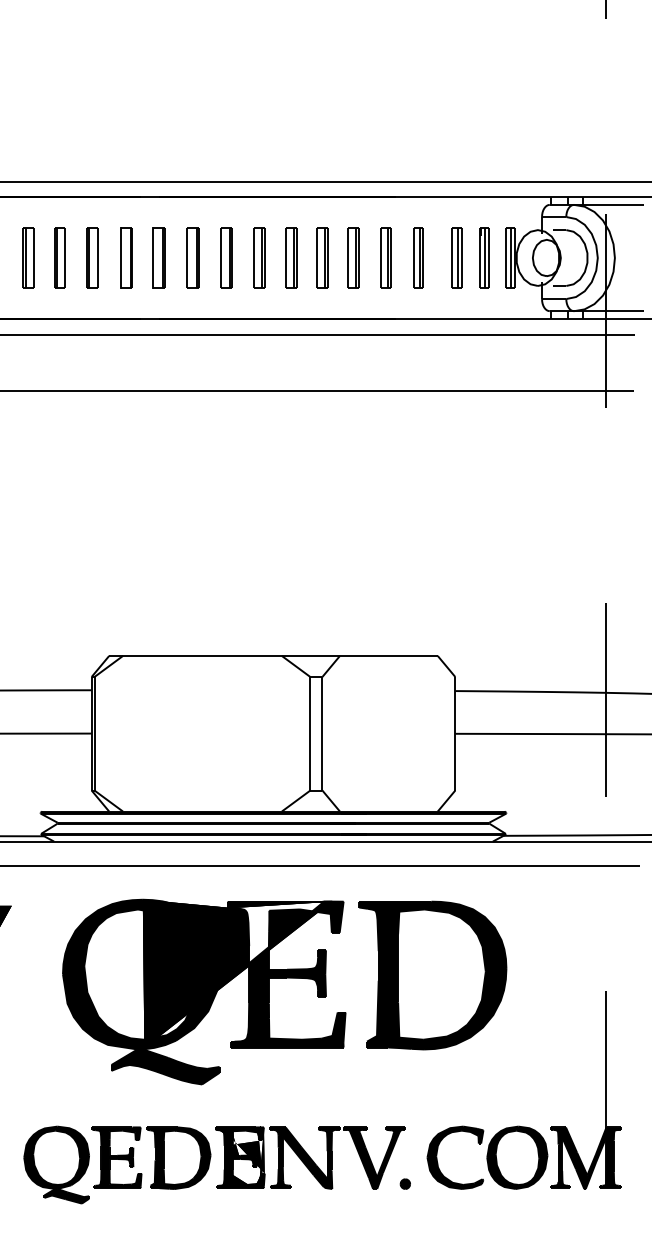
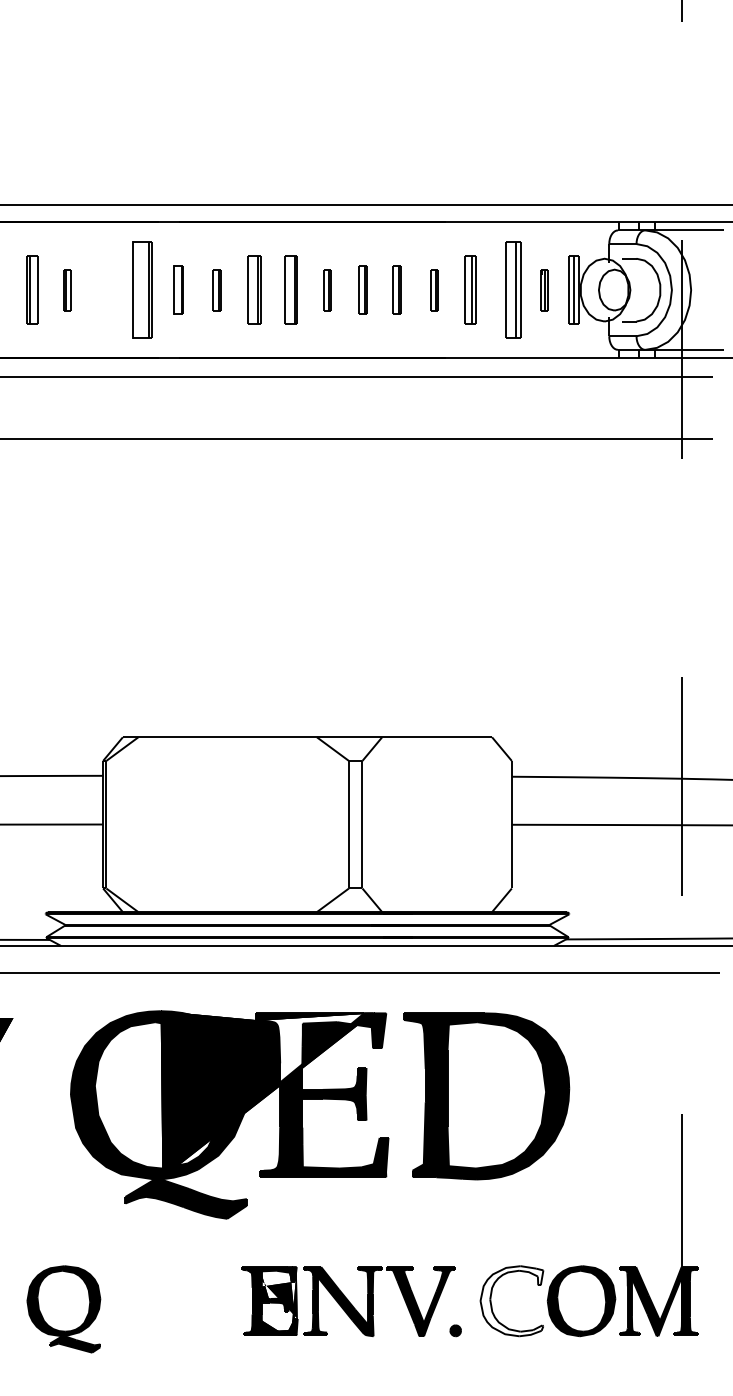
part: (59, 257) -> (67, 289), size x0.6
part: (91, 257) -> (103, 289), removed
part: (126, 257) -> (142, 289), size x1.4
part: (158, 257) -> (178, 289), size x0.7
part: (192, 257) -> (216, 289), size x0.6
part: (290, 257) -> (326, 289), size x0.6
part: (322, 257) -> (362, 289), size x0.7
part: (353, 257) -> (397, 289), size x0.7
part: (386, 257) -> (434, 289), size x0.6
part: (456, 257) -> (513, 289), size x1.4
part: (484, 257) -> (544, 289), size x0.6
part: (151, 1158) -> (170, 1301), removed
fill: (455, 1158) -> (511, 1301), removed

